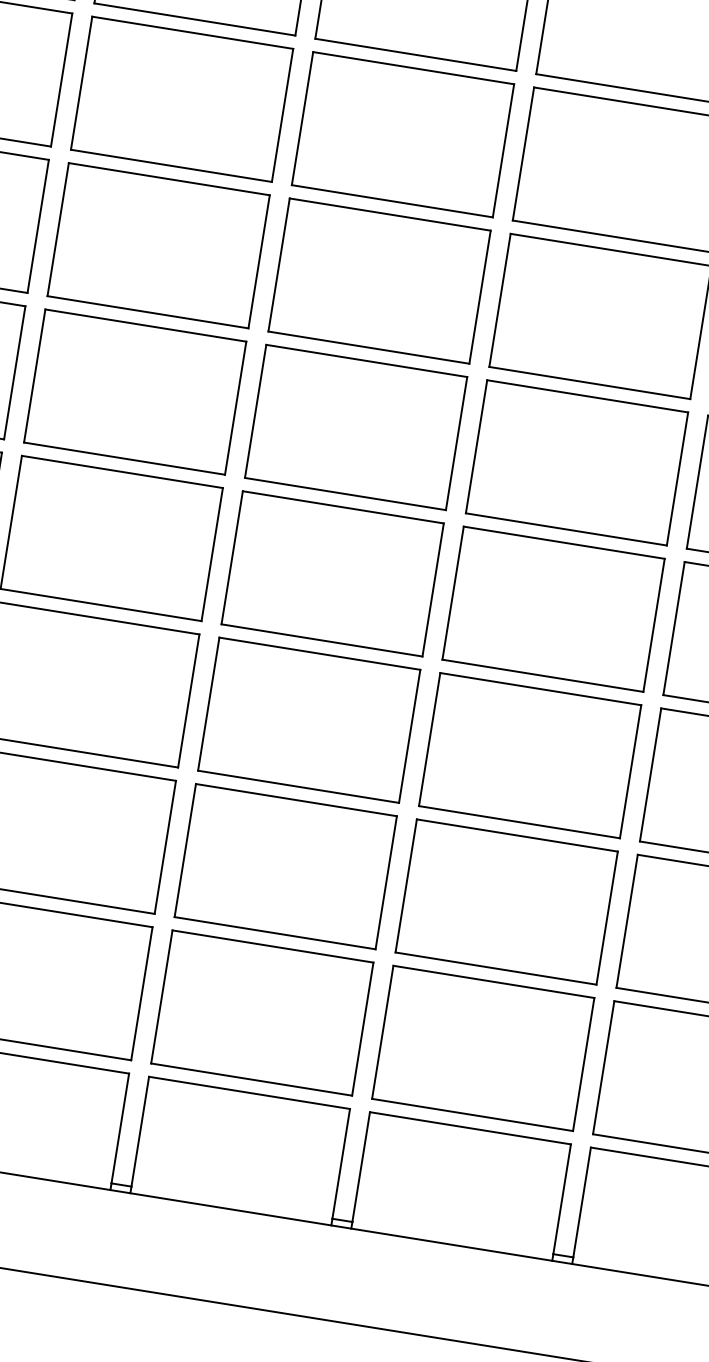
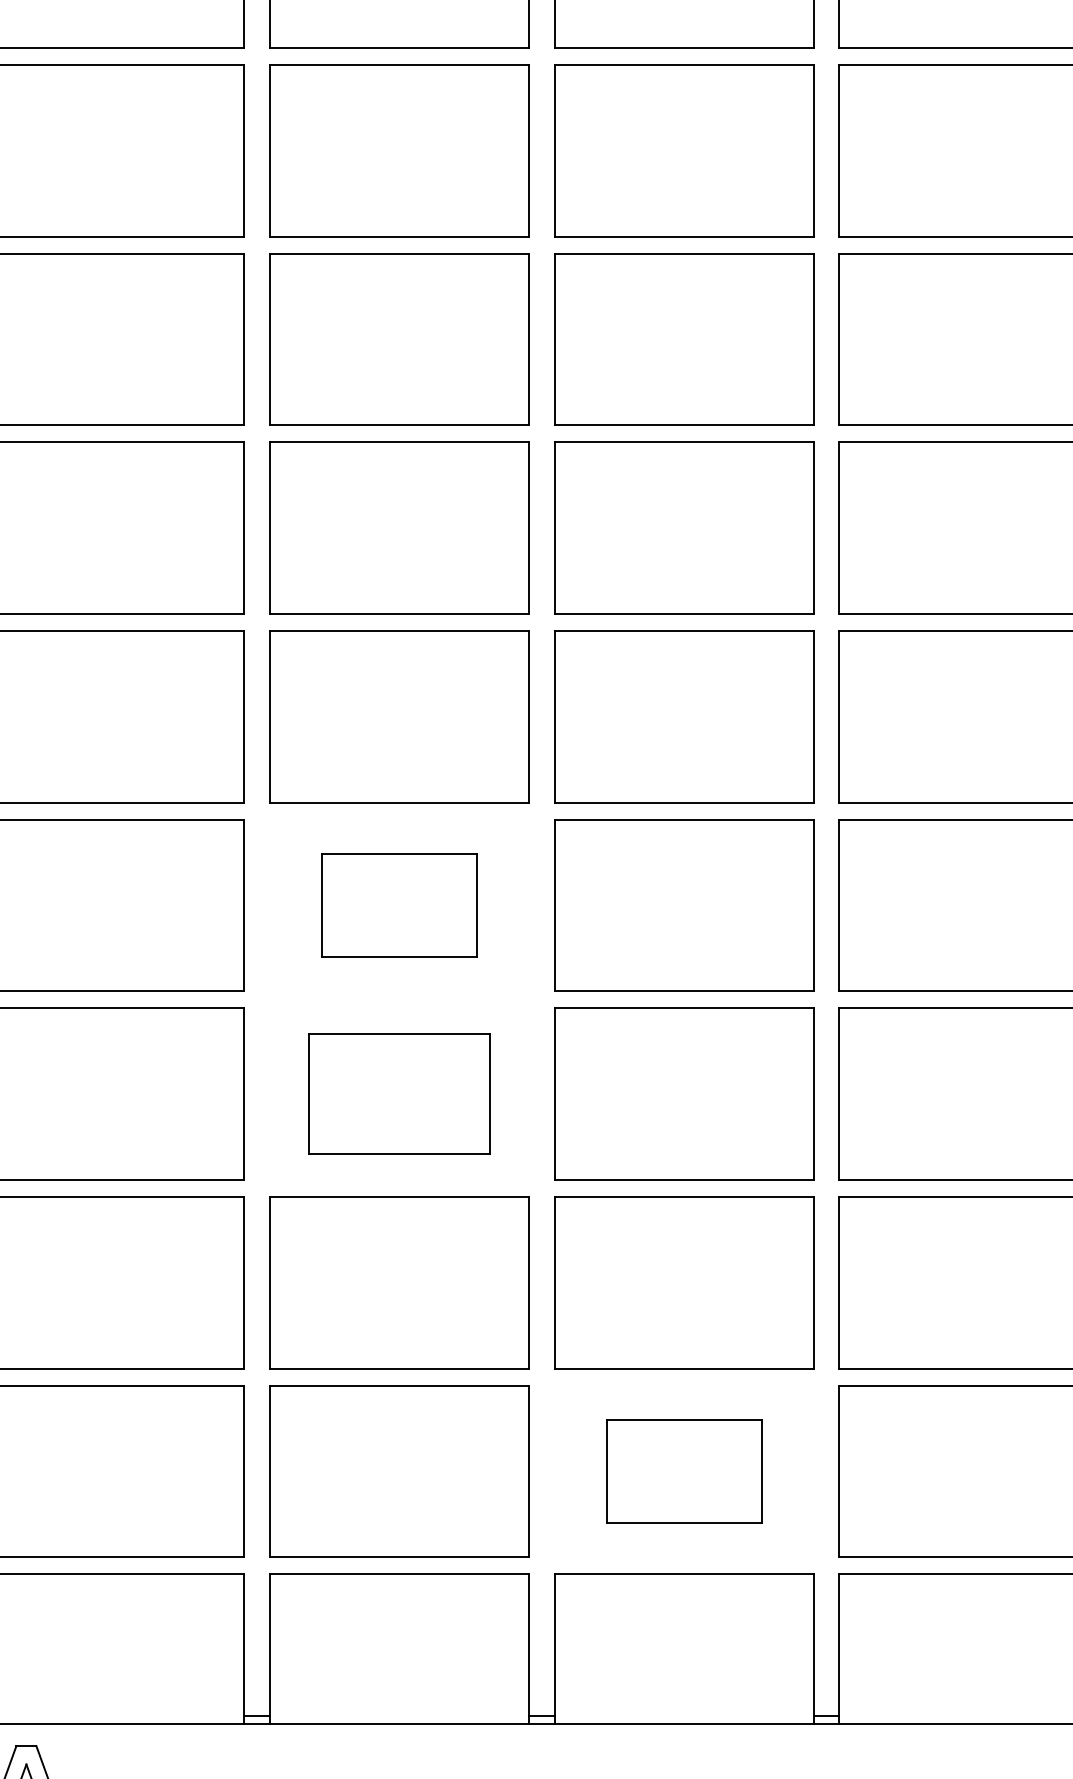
part: (332, 573) -> (399, 905), size x0.6
part: (309, 719) -> (399, 1093), size x0.7
part: (483, 1048) -> (684, 1471), size x0.6

